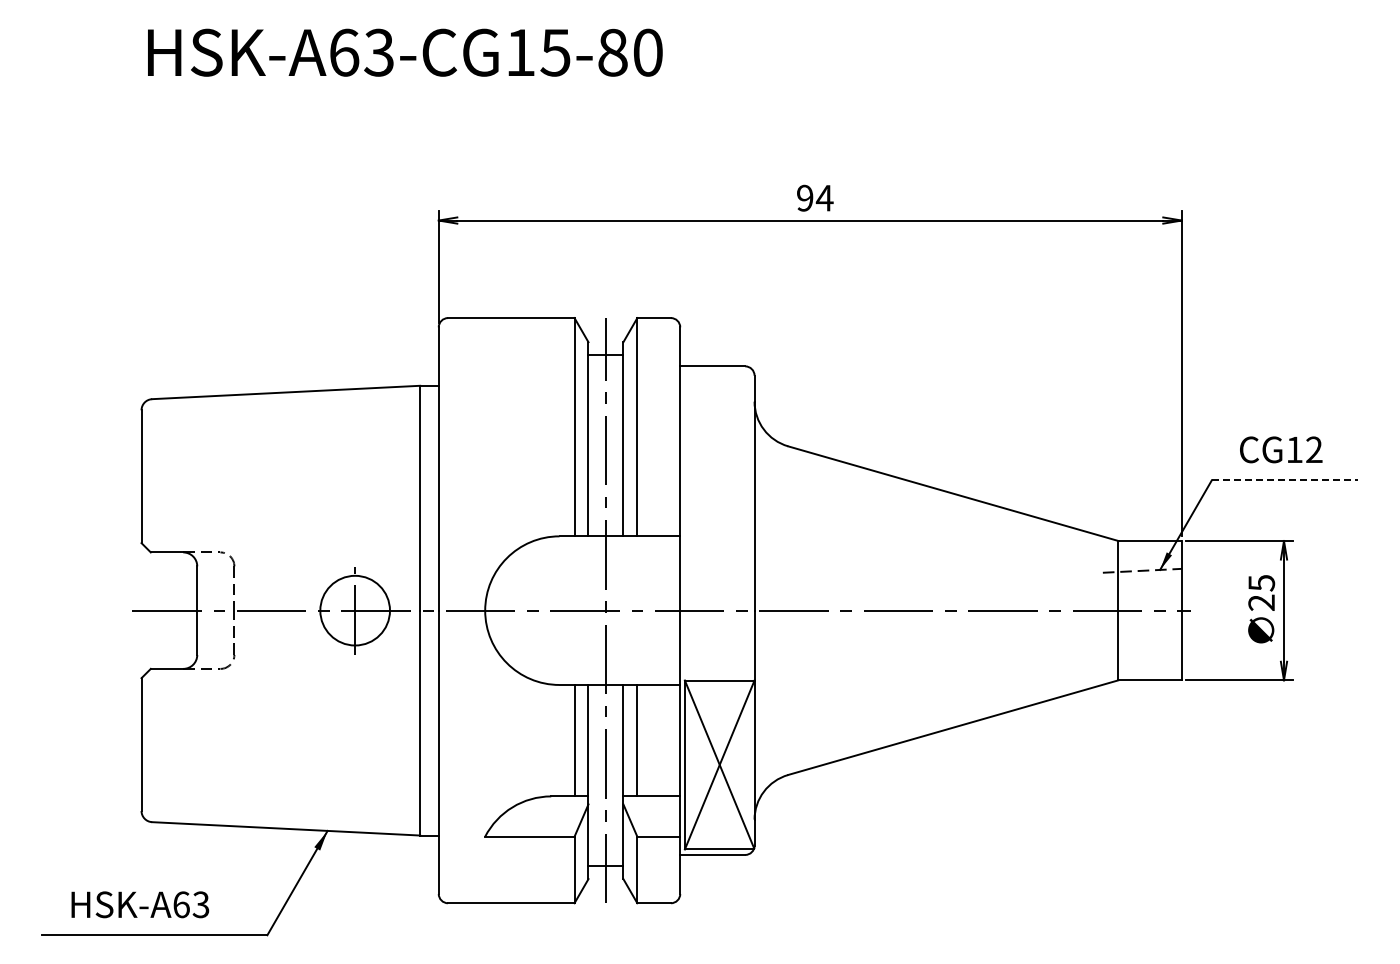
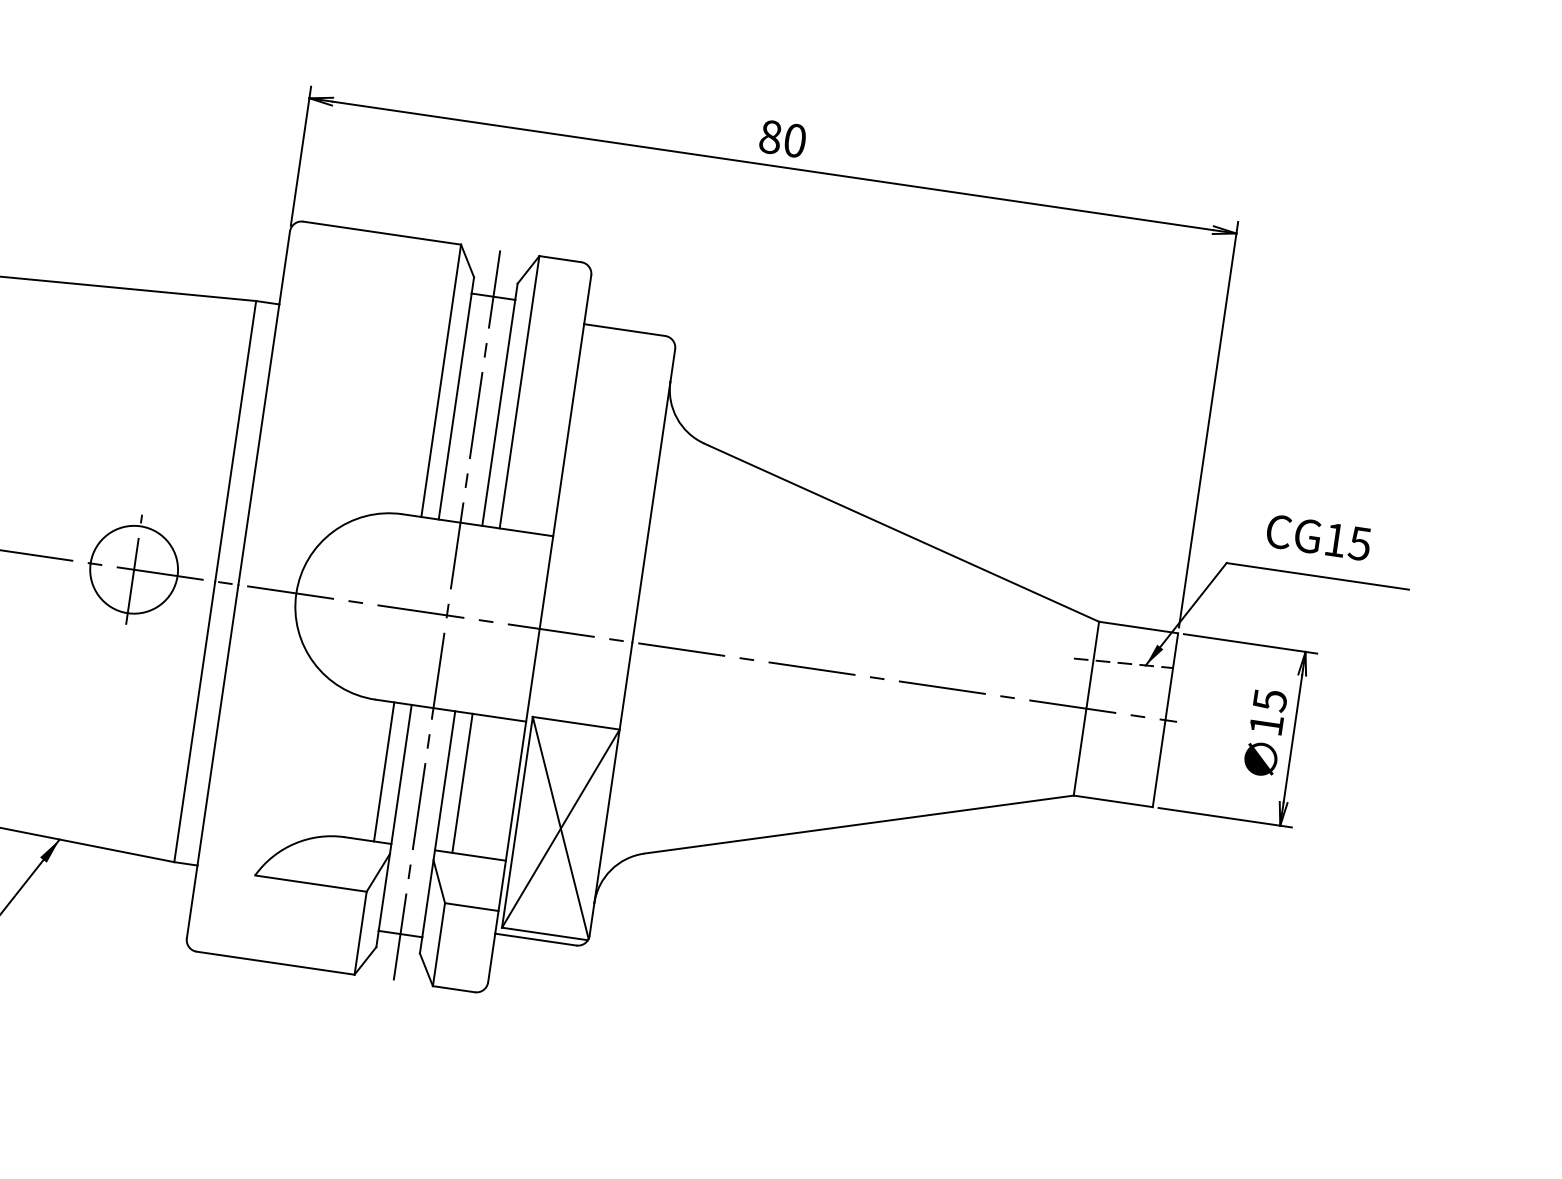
text: (815, 197) -> (783, 138), 94 -> 80
text: (1313, 449) -> (1359, 543), CG12 -> CG15
line: (1285, 480) -> (1318, 576), dashed -> solid
text: (1261, 602) -> (1266, 724), 25 -> 15

